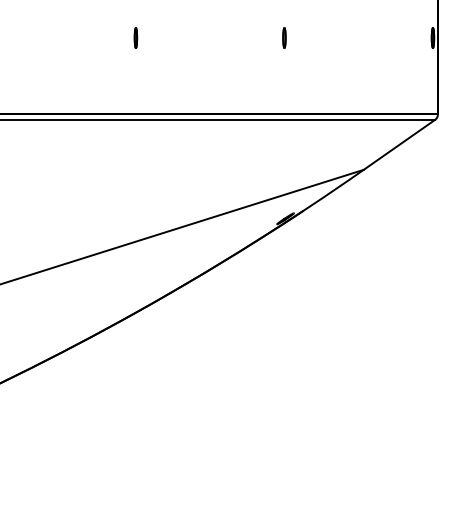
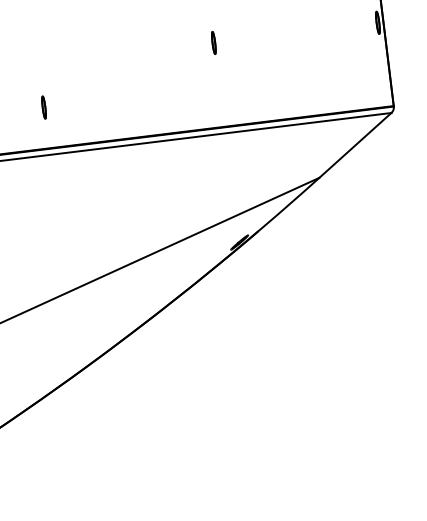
part: (135, 37) -> (43, 107), moved

